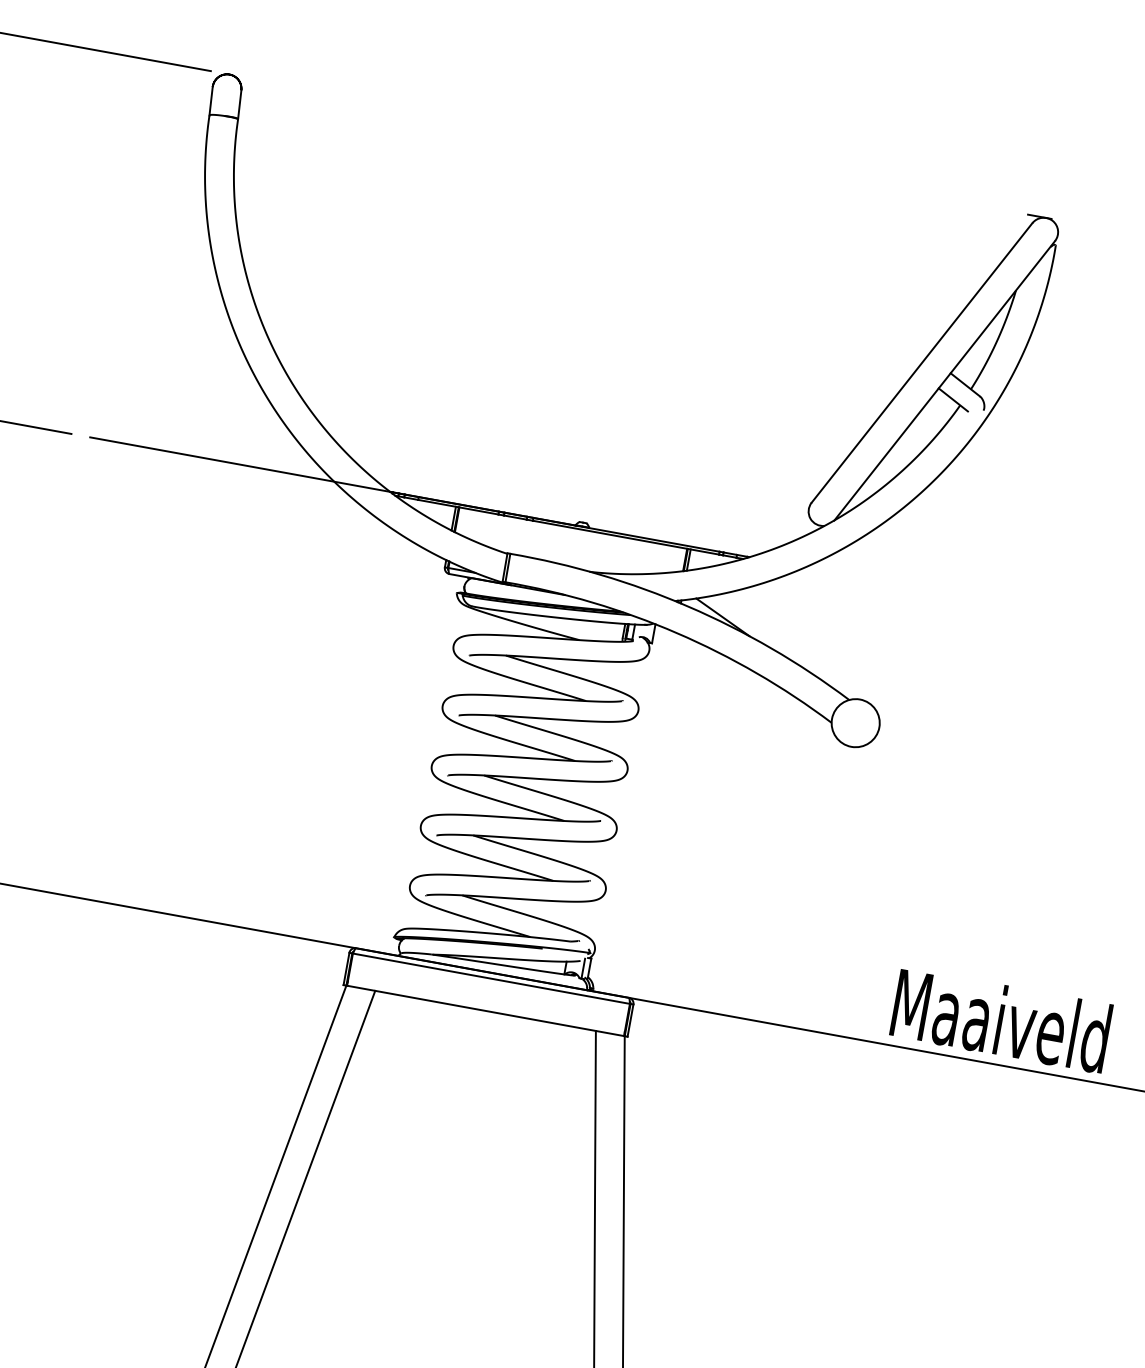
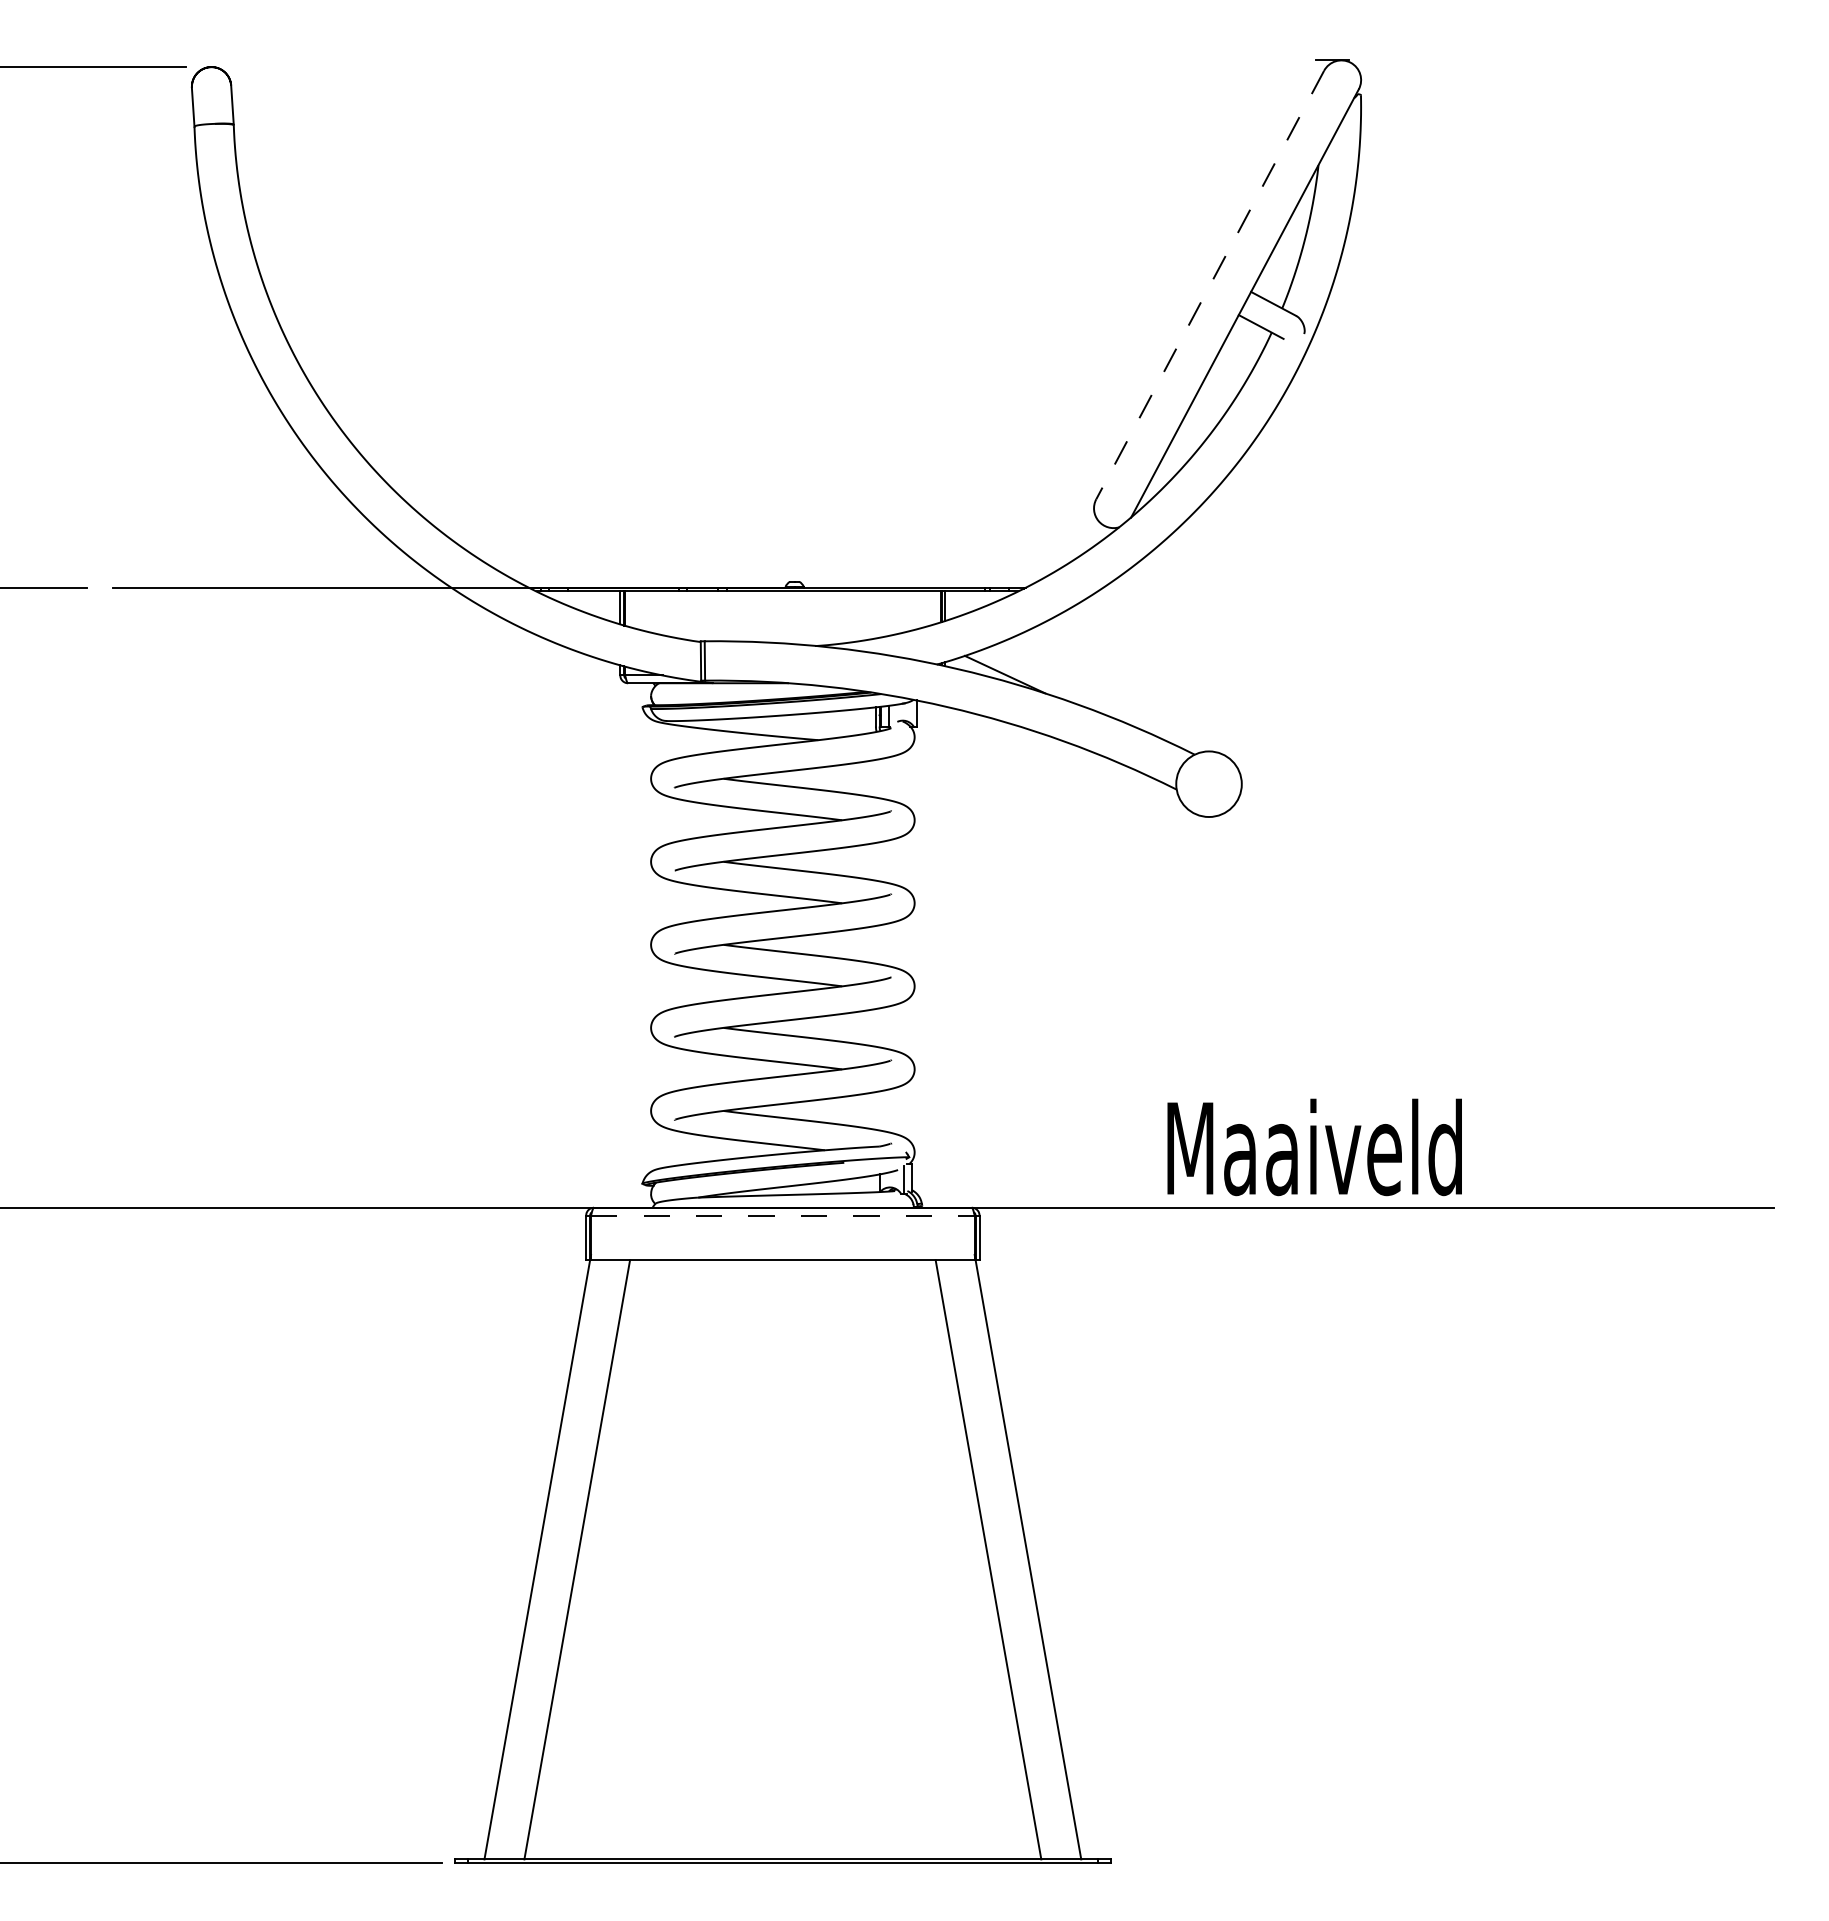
line: (922, 363) -> (1210, 285), solid -> dashed
line: (491, 978) -> (782, 1215), solid -> dashed
text: (1001, 1020) -> (1314, 1147), moved

